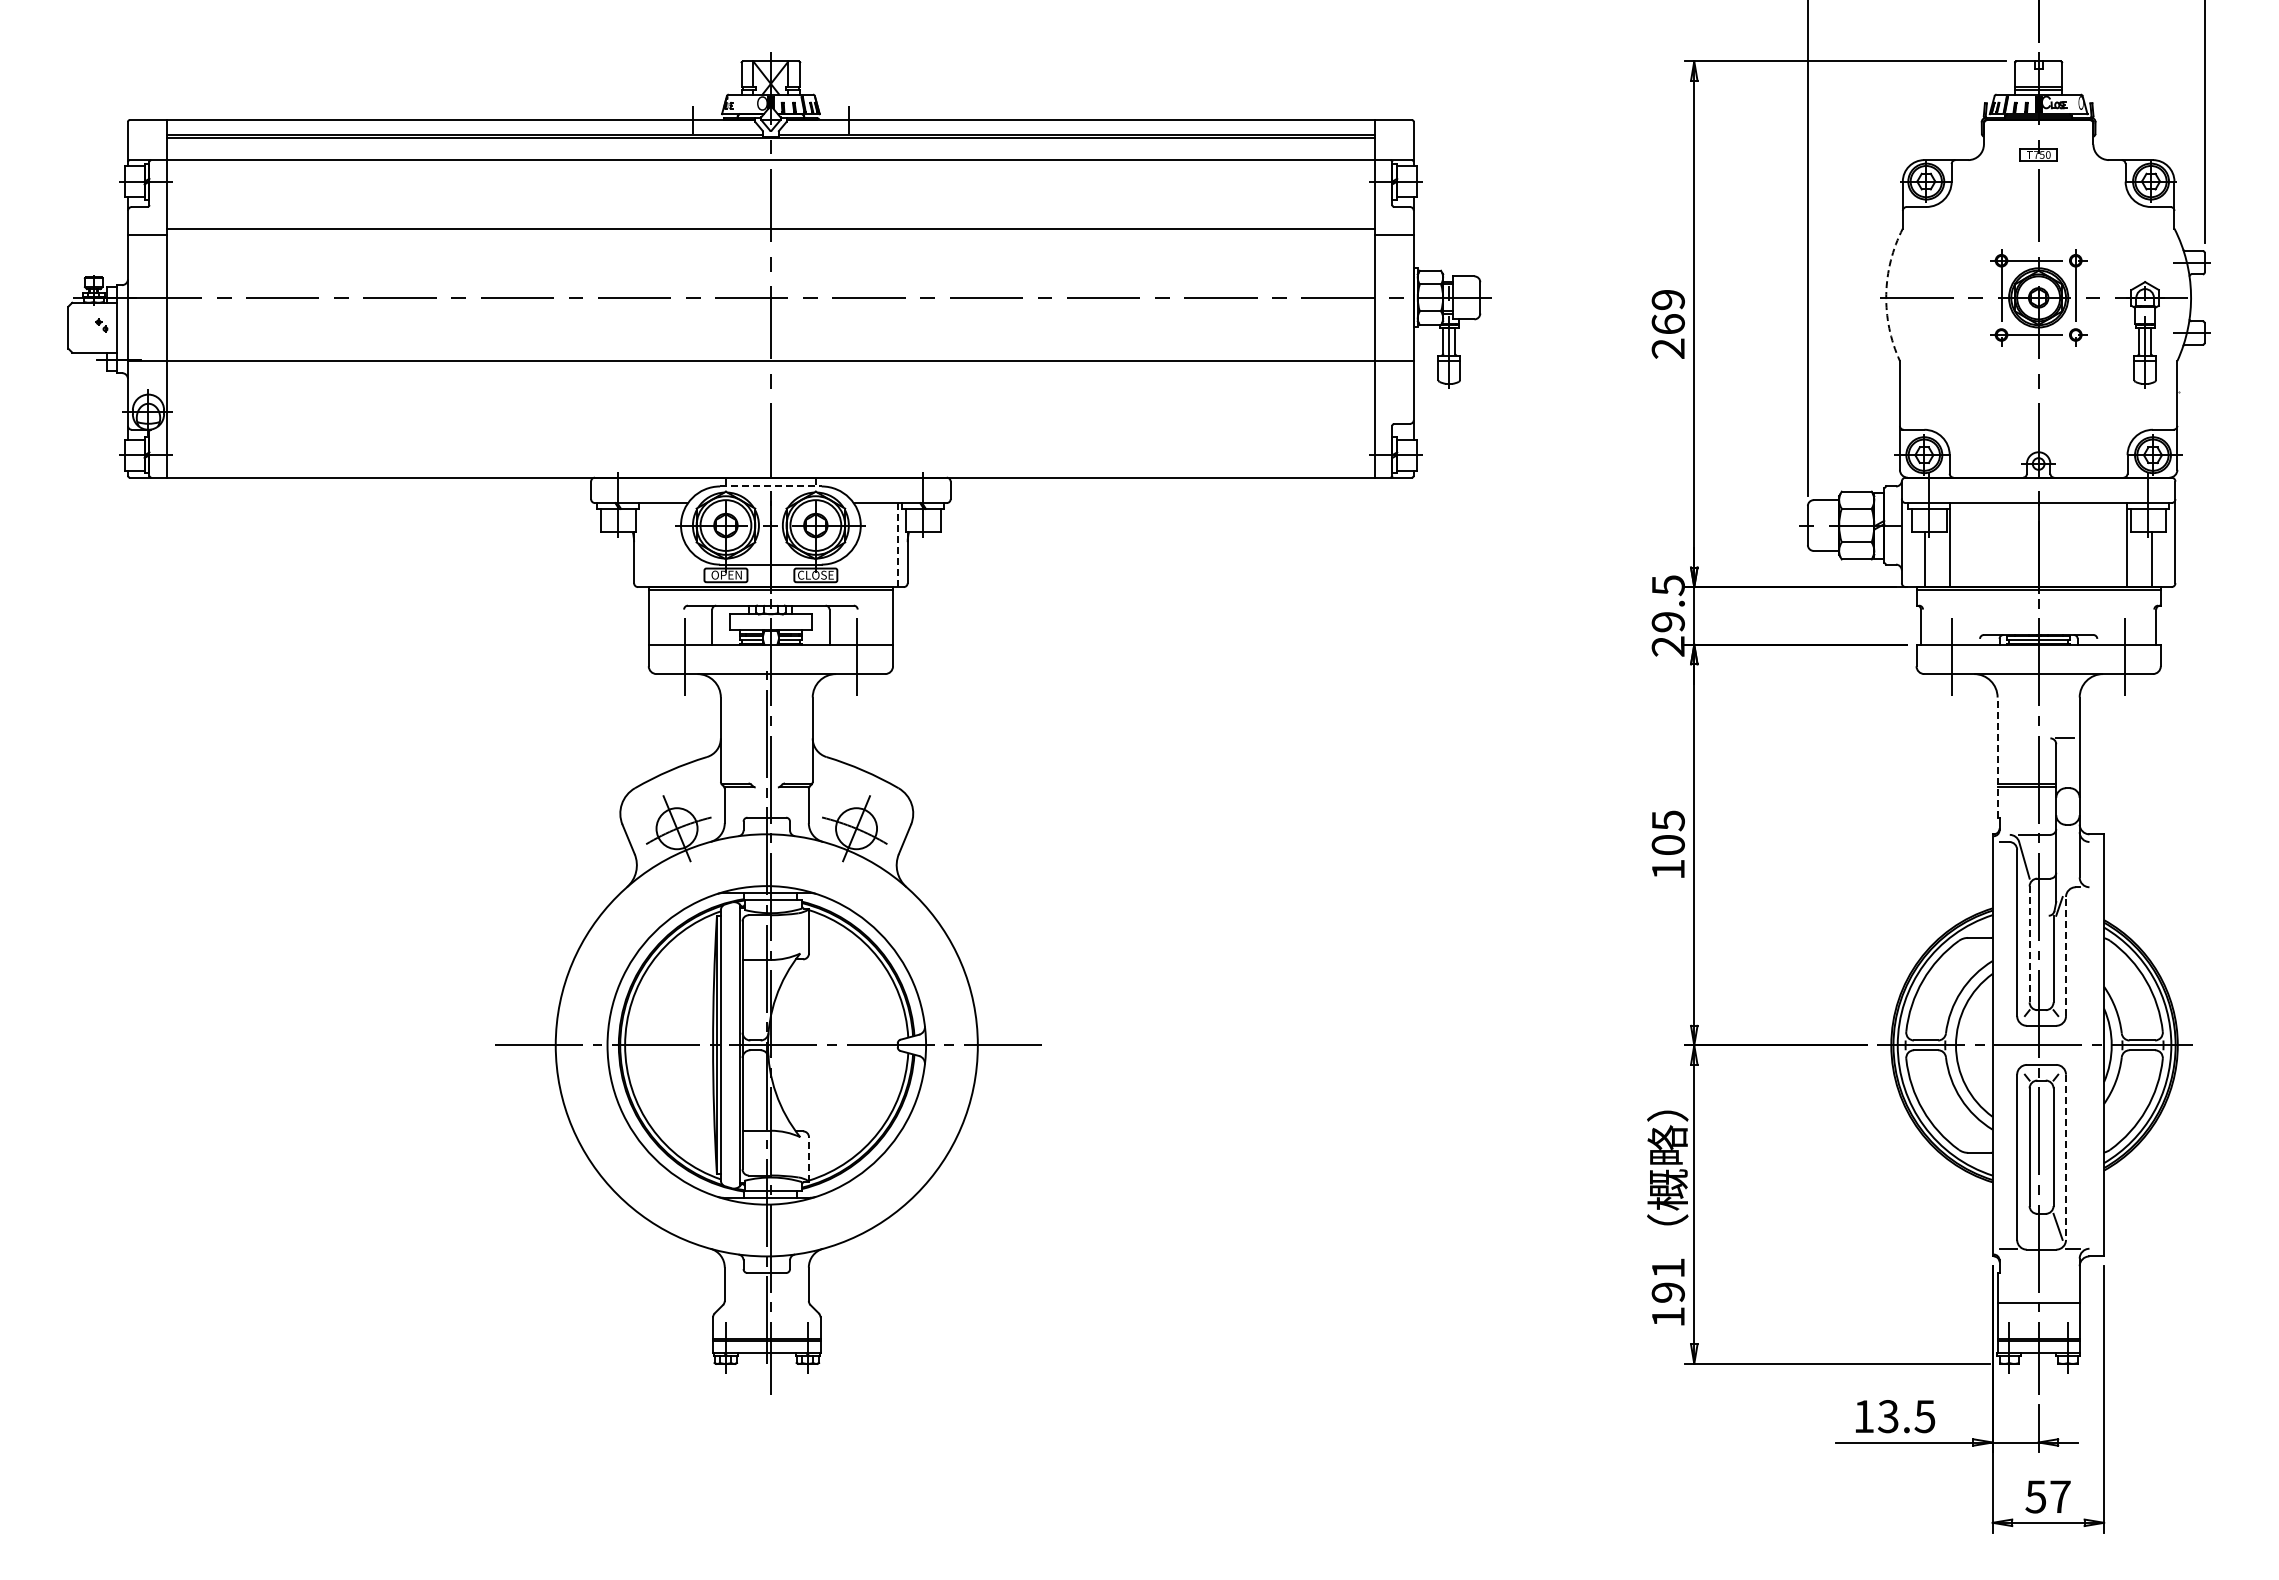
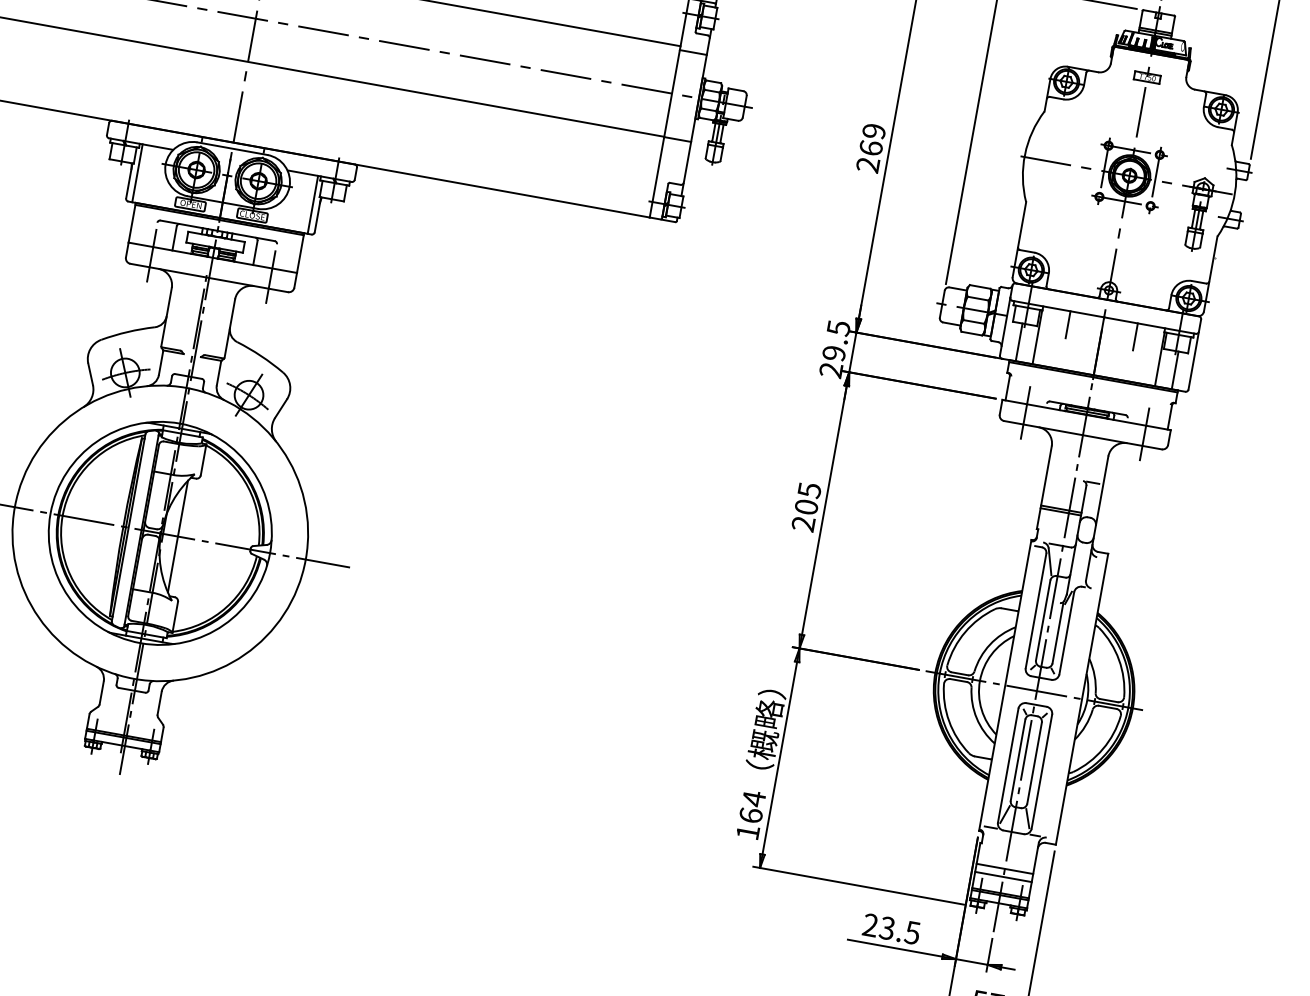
arc: (1886, 294) -> (1025, 154), dashed -> solid
line: (770, 486) -> (232, 148), dashed -> solid
line: (1989, 522) -> (1067, 324), added
line: (2087, 522) -> (1135, 336), added
line: (898, 544) -> (313, 204), dashed -> solid
line: (643, 545) -> (137, 173), added
line: (1997, 757) -> (1044, 487), dashed -> solid
text: (1667, 869) -> (802, 523), 105 -> 205
line: (2029, 944) -> (1043, 620), dashed -> solid
line: (2066, 956) -> (1067, 633), dashed -> solid
line: (792, 1045) -> (178, 536), added
line: (2066, 1157) -> (1042, 771), dashed -> solid
line: (809, 1159) -> (175, 617), dashed -> solid
line: (2024, 1226) -> (1004, 814), added
text: (1667, 1279) -> (752, 806), 191 -> 164
line: (2038, 1315) -> (1003, 877), added
text: (1864, 1416) -> (870, 925), 13.5 -> 23.5

